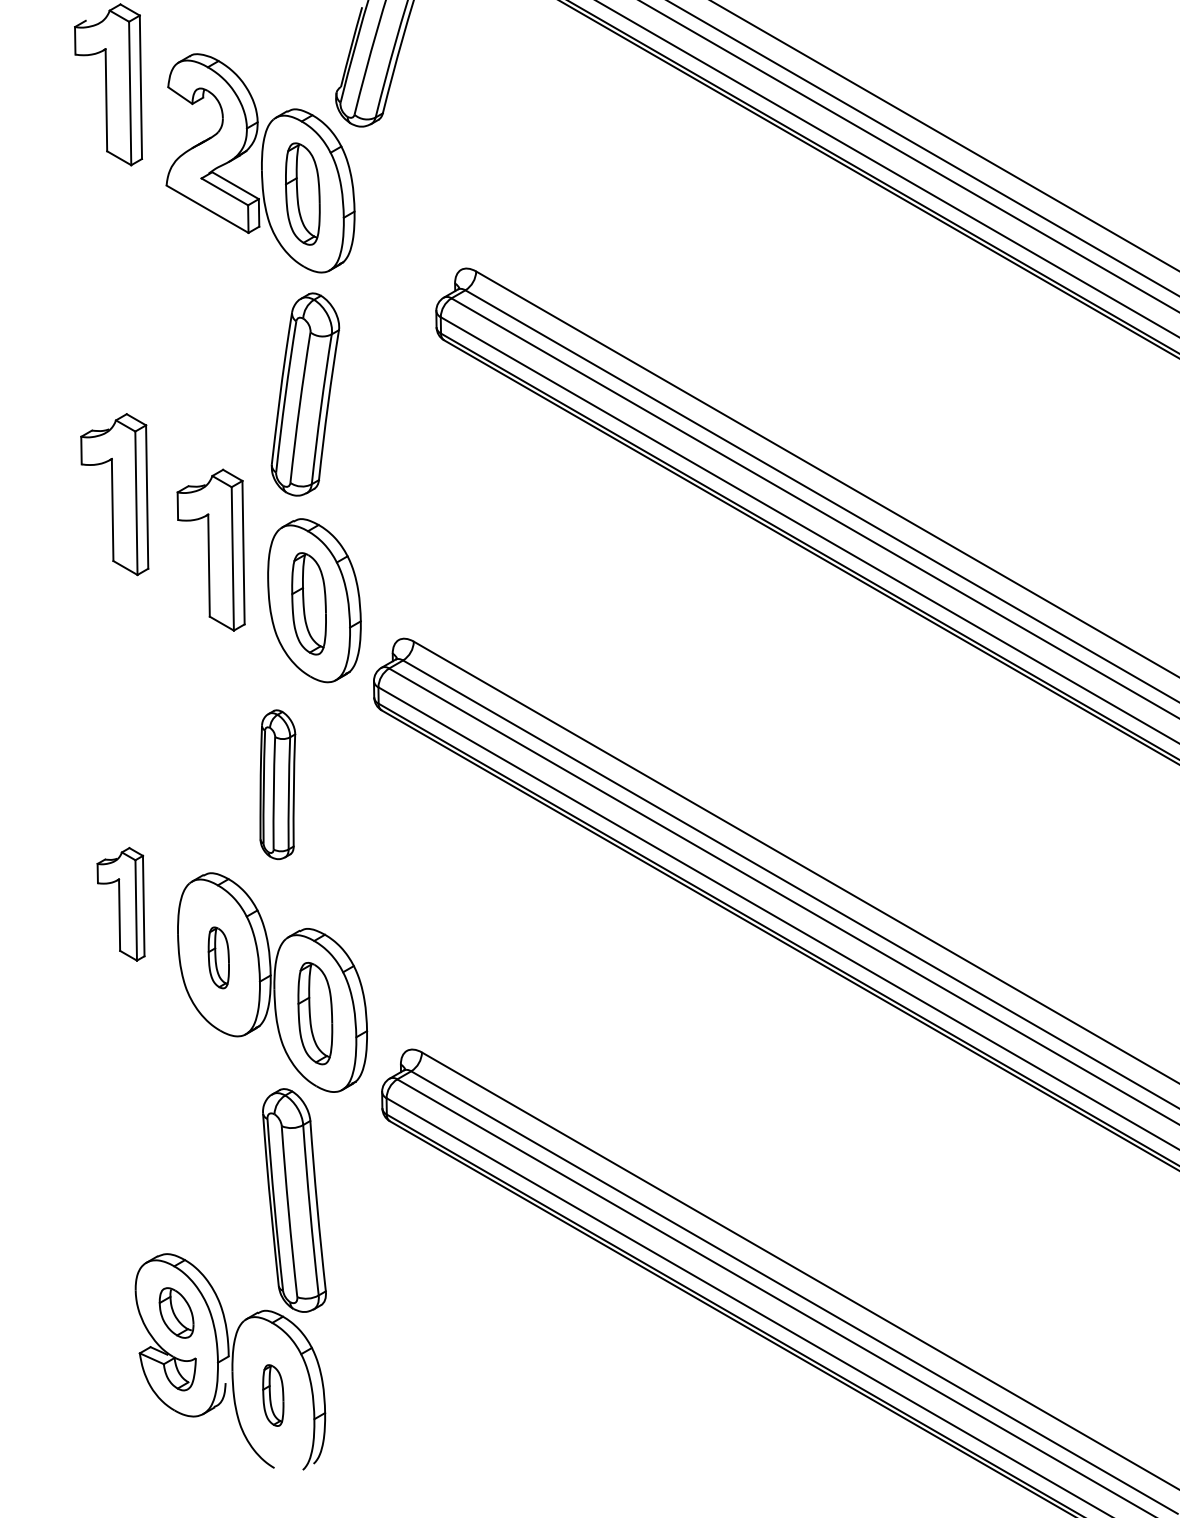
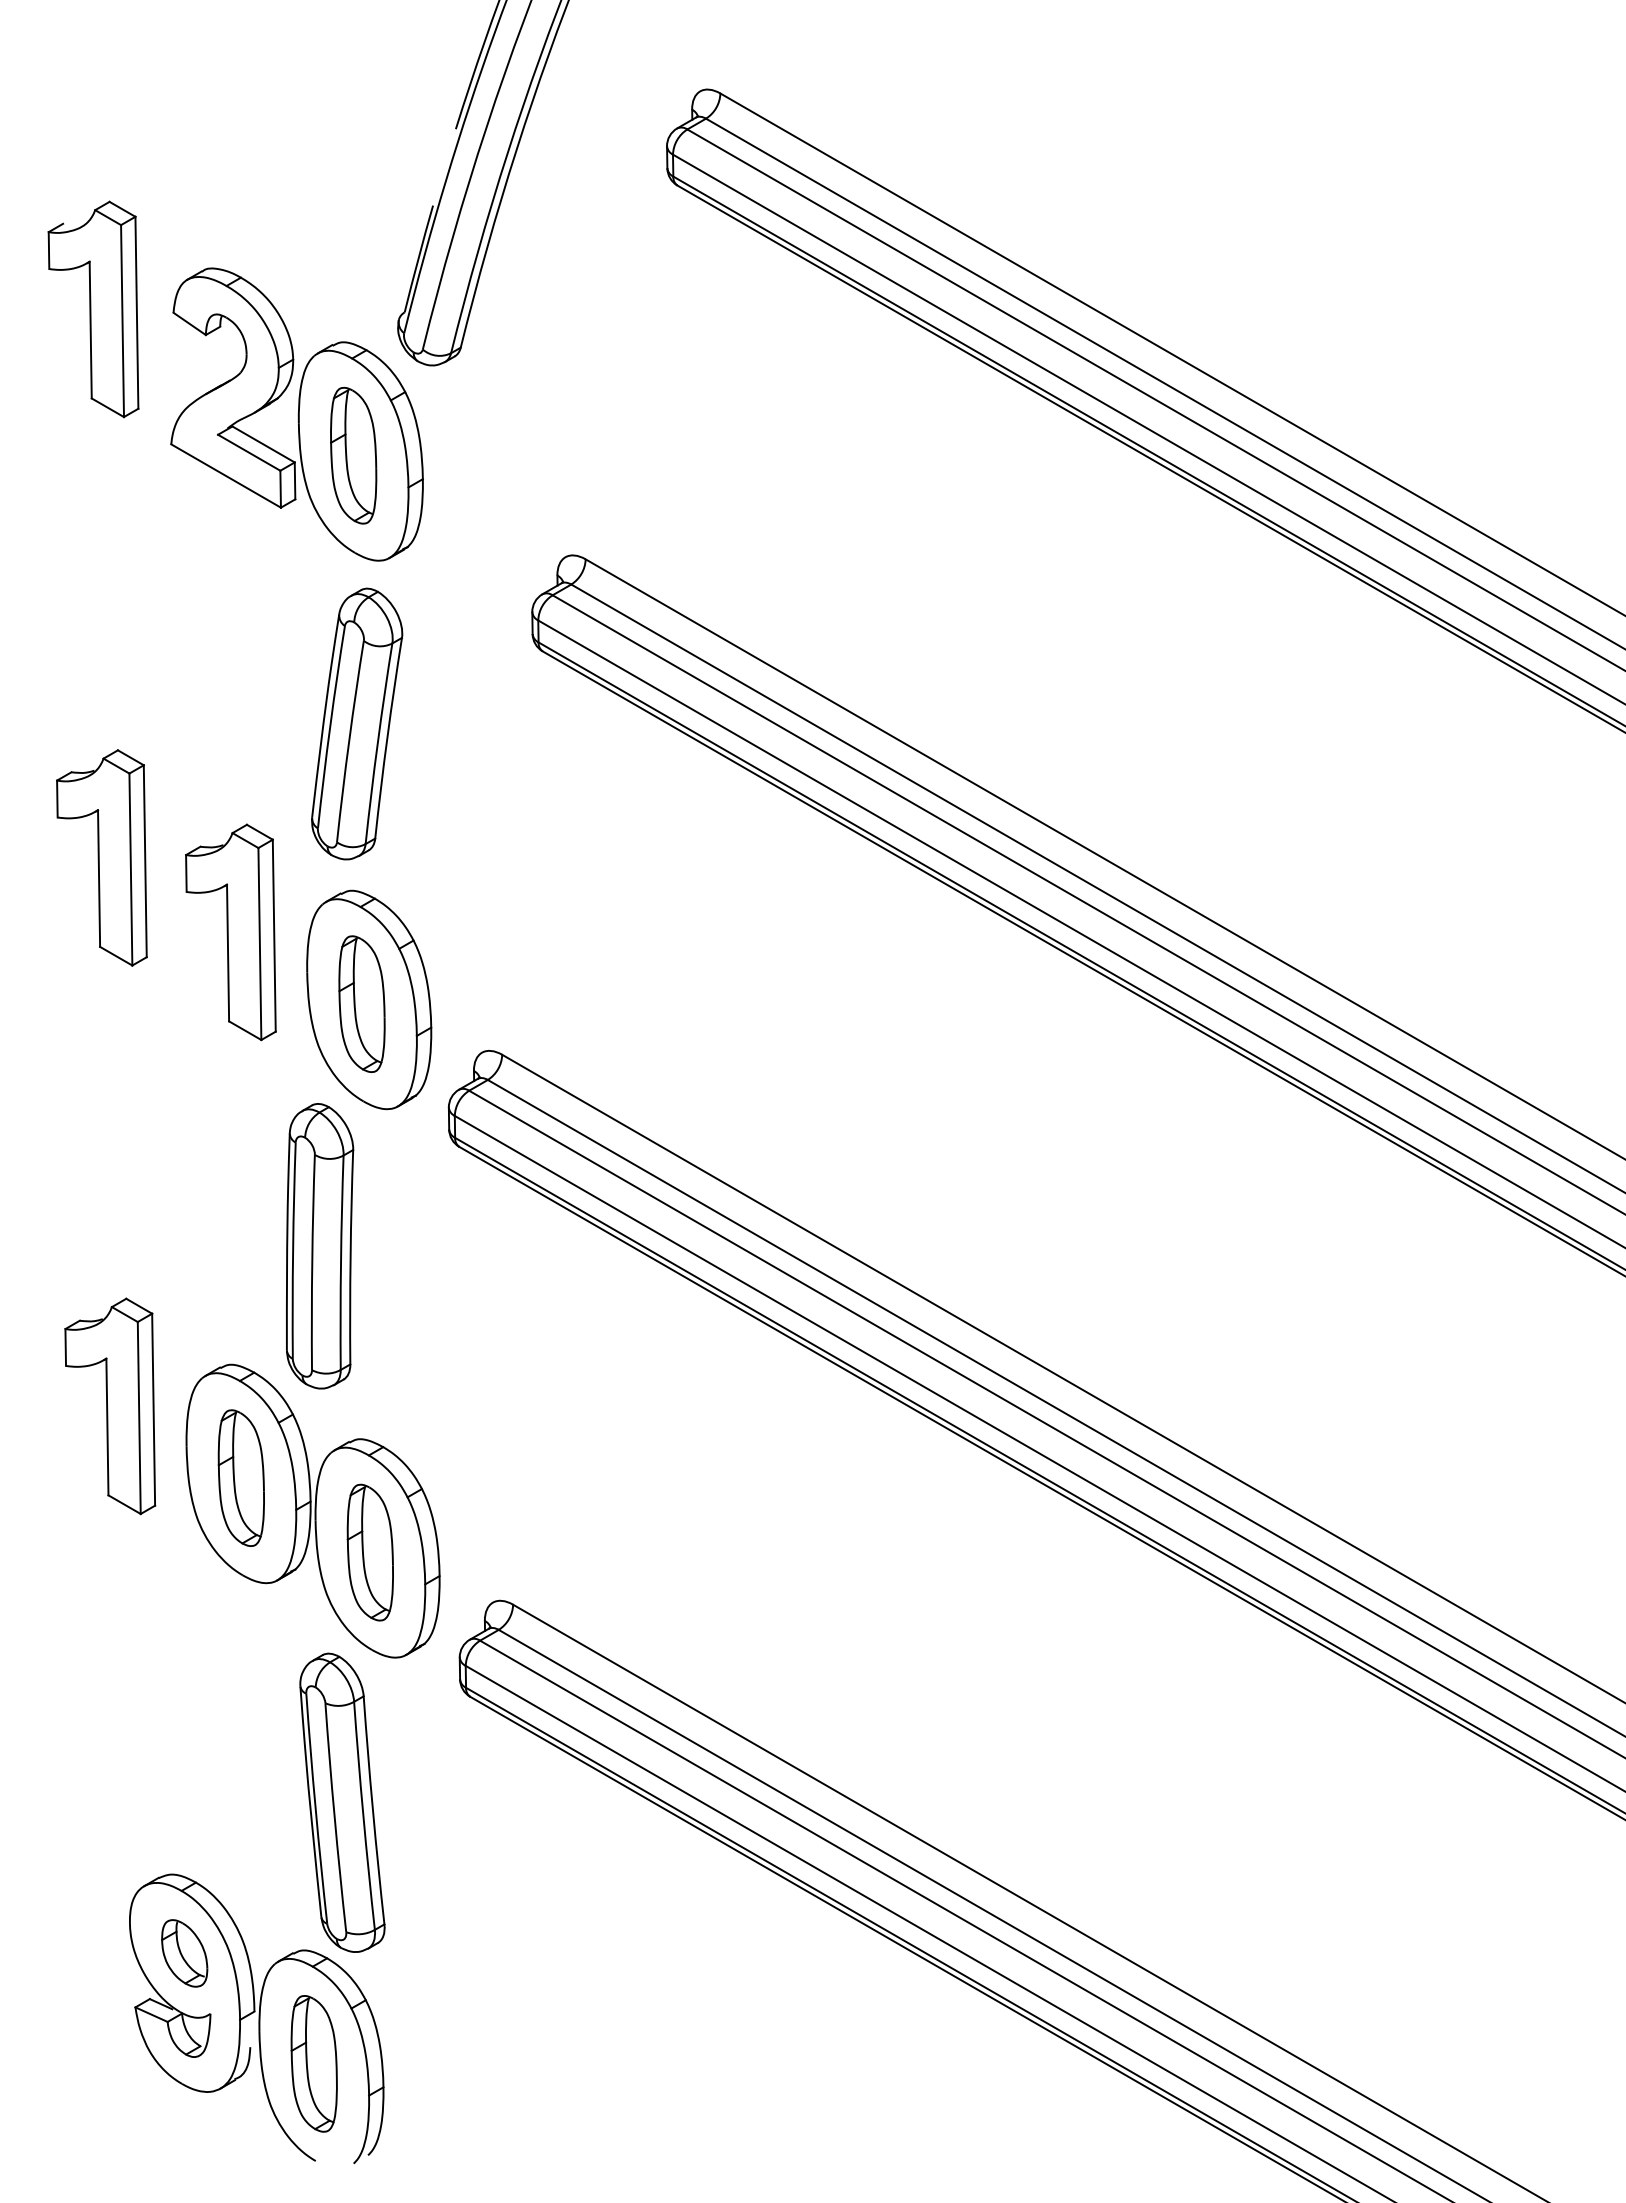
part: (278, 784) -> (320, 1246), size x1.43
part: (121, 904) -> (110, 1406), size x1.43
part: (218, 957) -> (240, 1477), size x1.67
part: (272, 1395) -> (313, 2063), size x1.67

